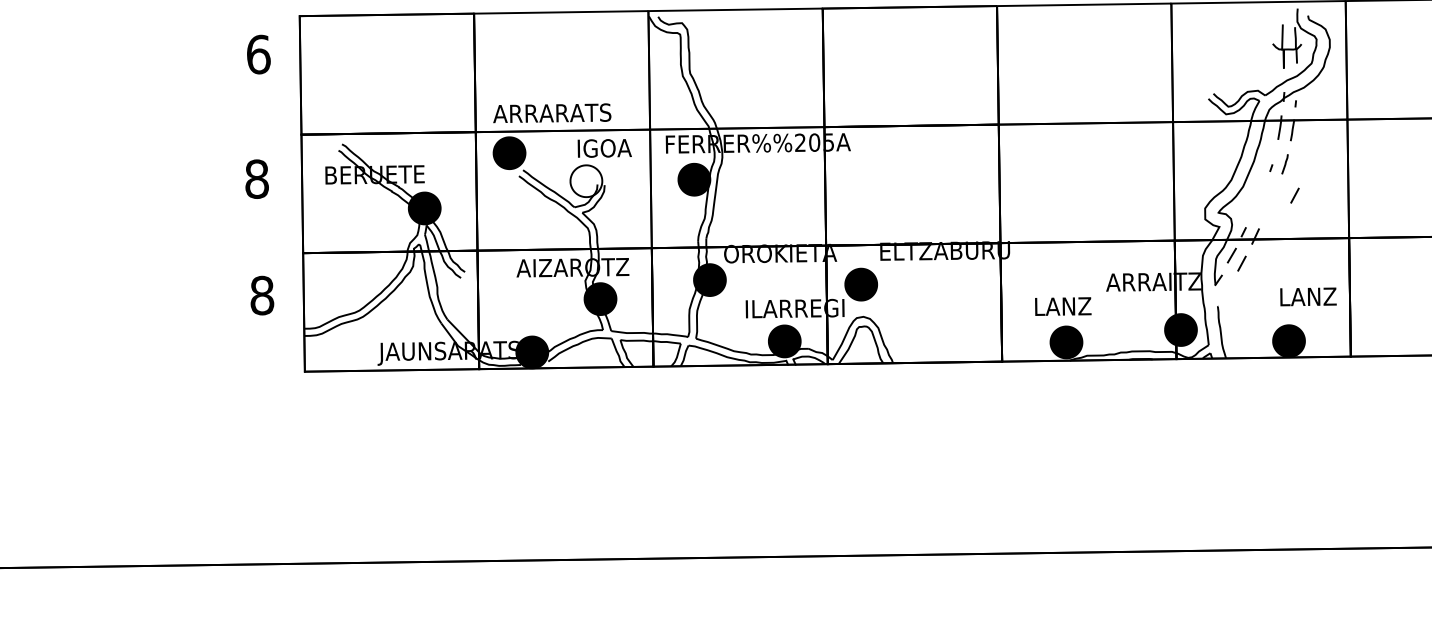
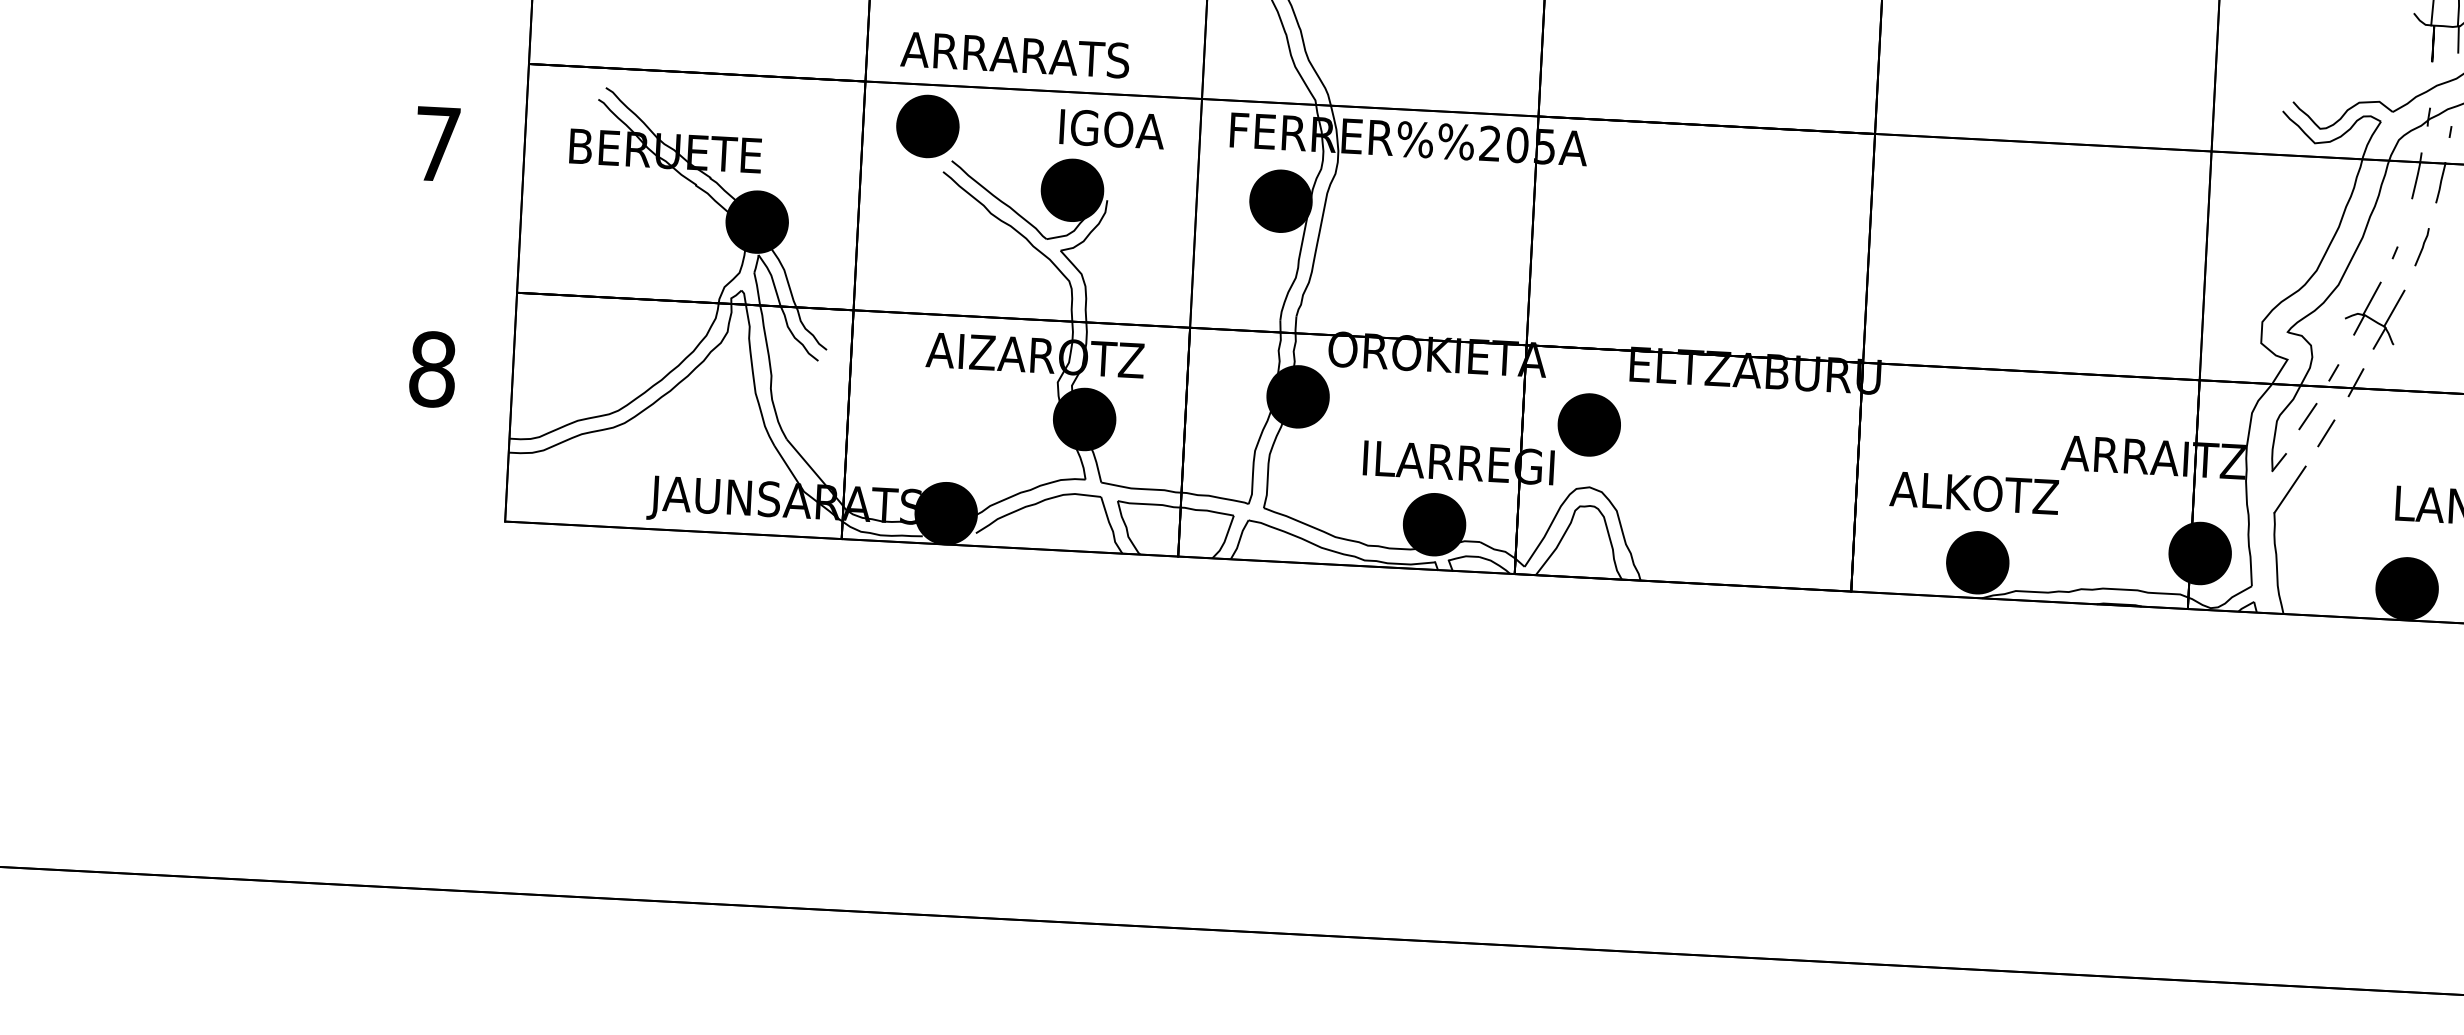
text: (256, 178) -> (436, 142), 8 -> 7
fill: (586, 181) -> (1072, 190), added
line: (1294, 195) -> (2436, 308), removed
part: (1262, 201) -> (2373, 316), added
line: (1224, 293) -> (2288, 488), added
text: (1062, 306) -> (1974, 492), LANZ -> ALKOTZ

